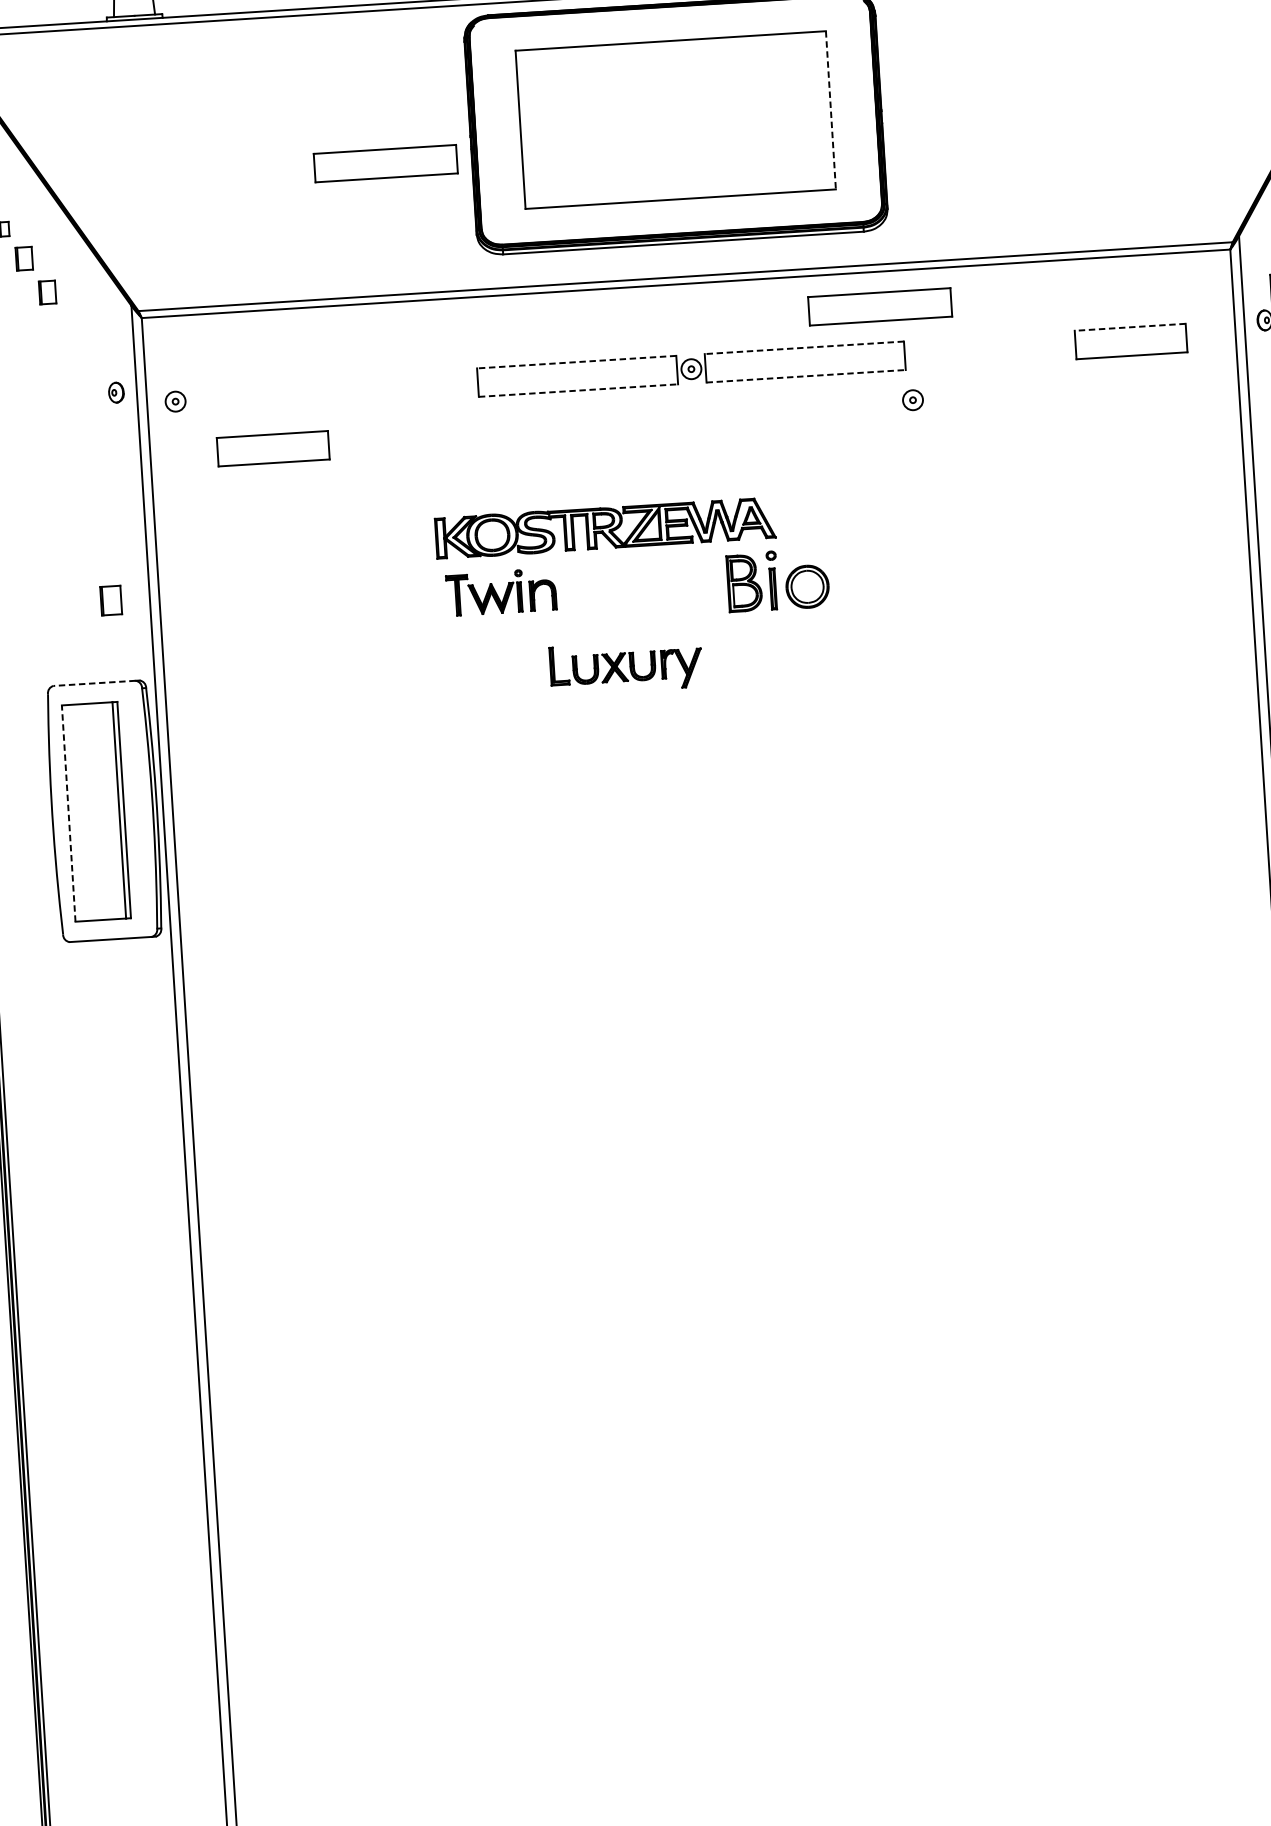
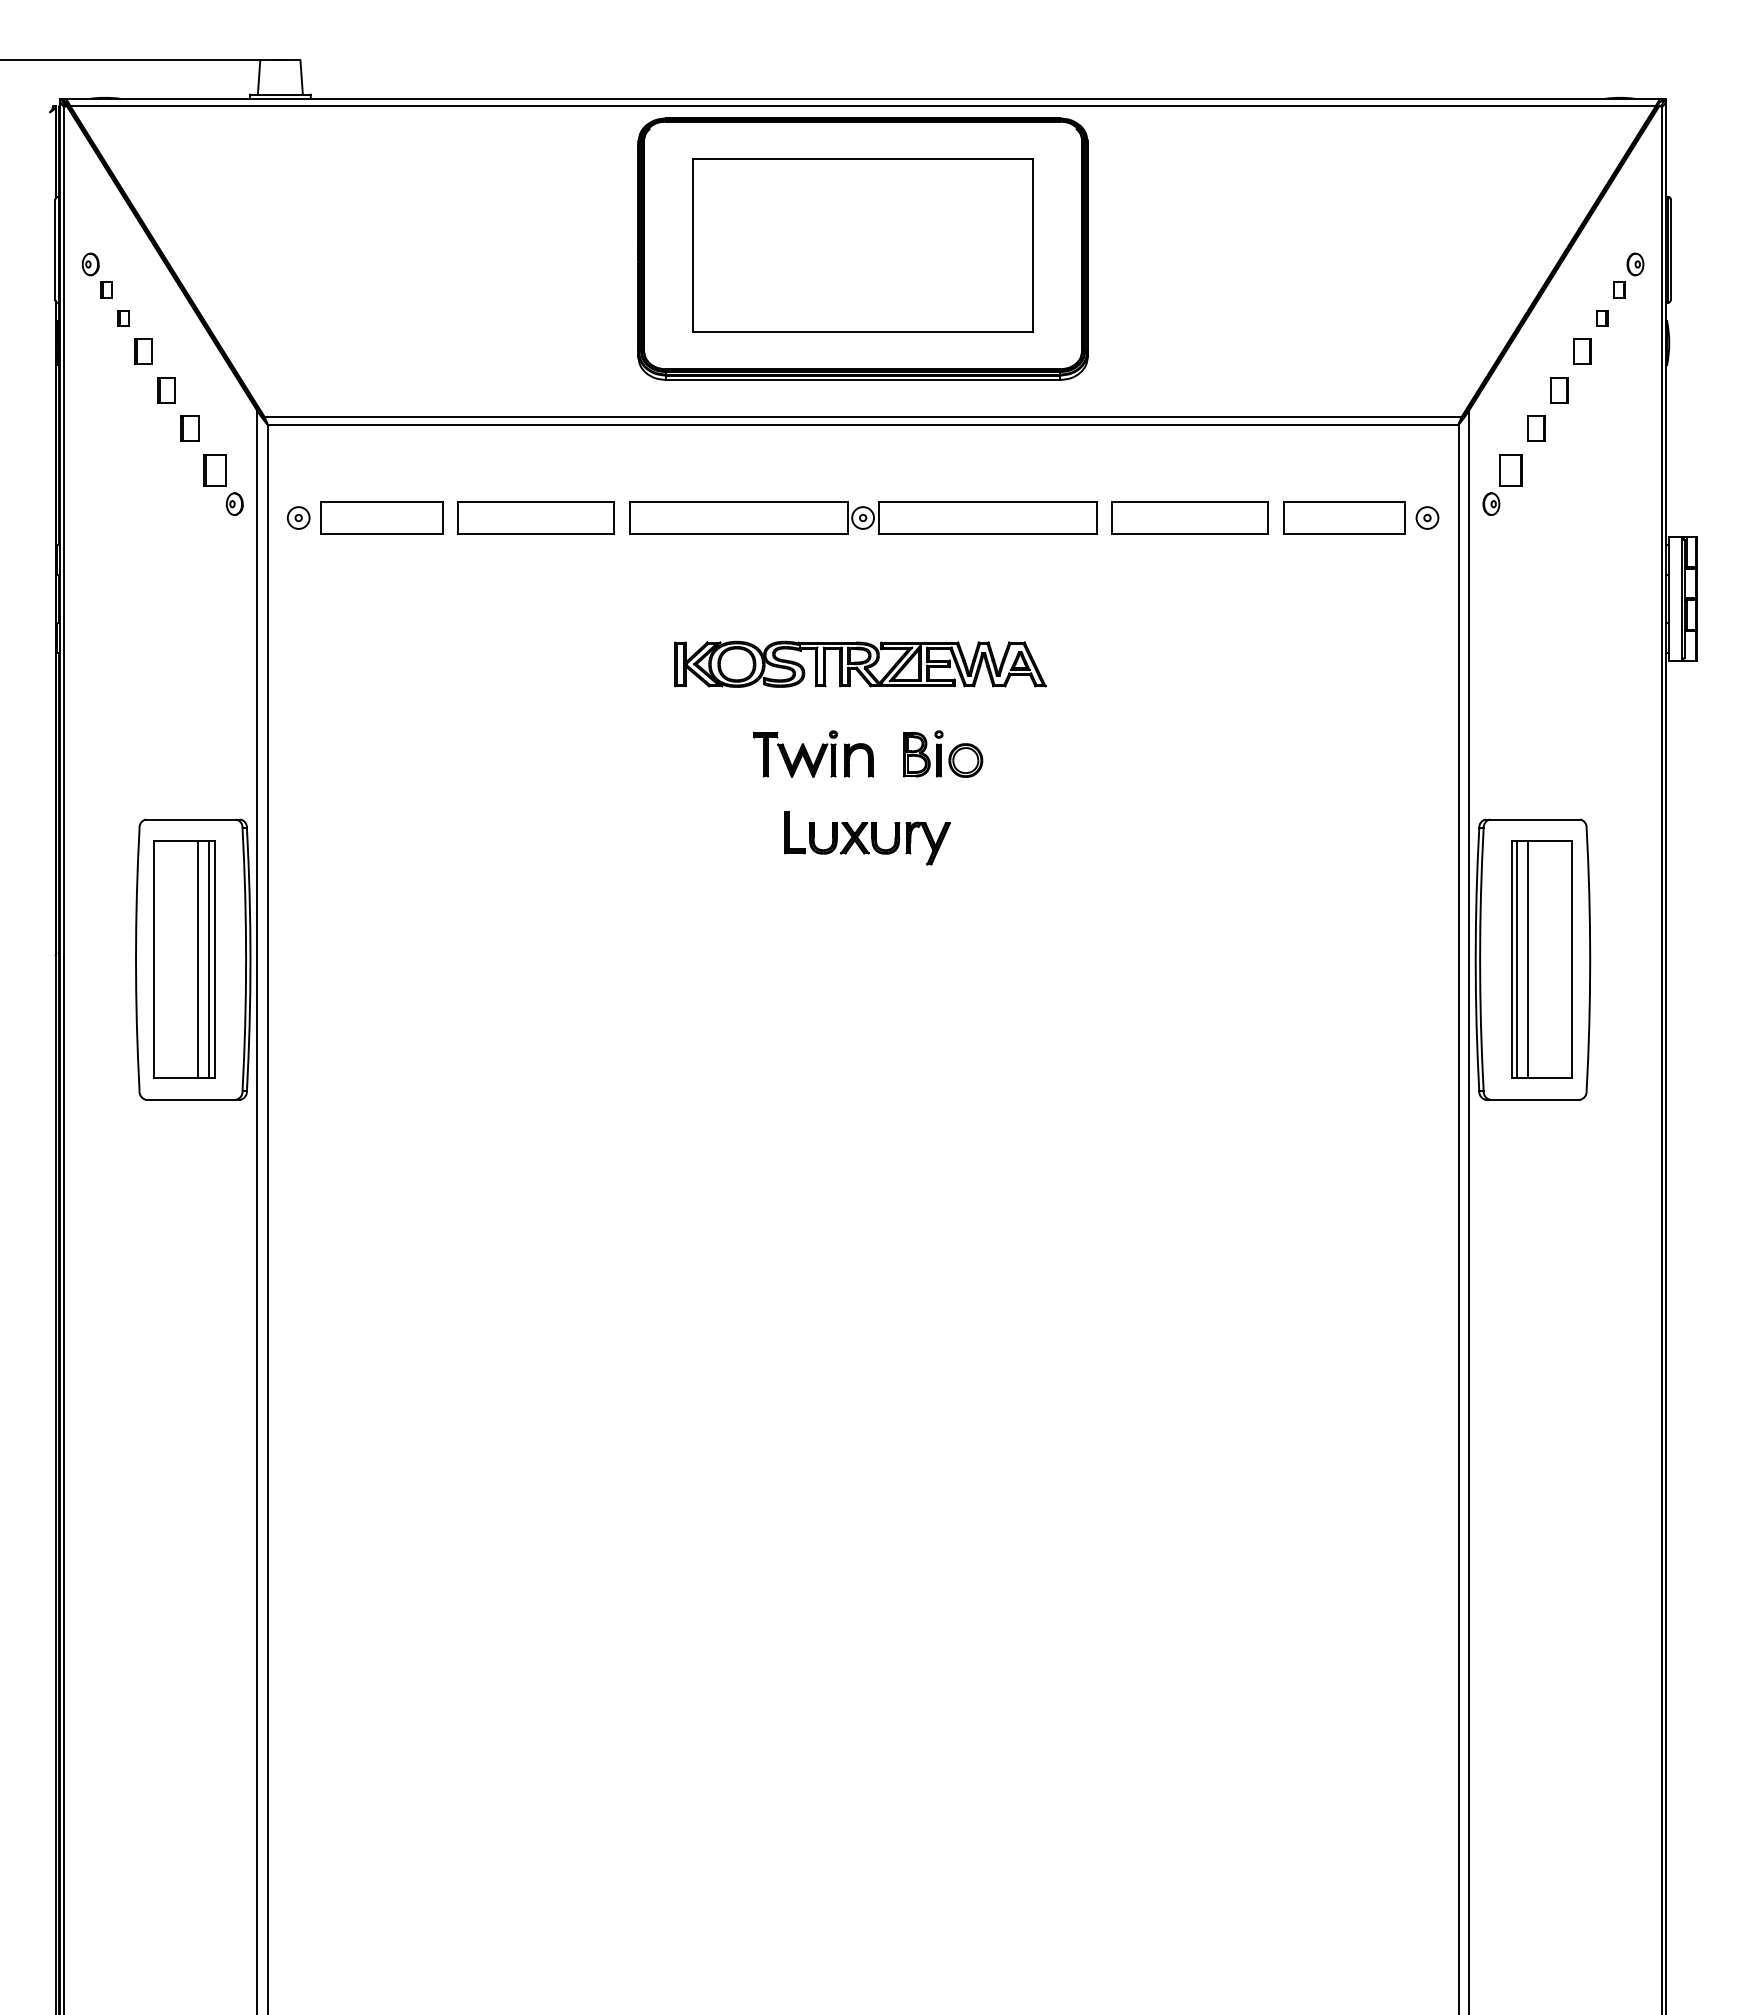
line: (830, 110) -> (1032, 245), dashed -> solid
part: (385, 163) -> (535, 517), moved
part: (879, 306) -> (1189, 517), moved
part: (70, 326) -> (189, 428), added
line: (1130, 327) -> (1344, 502), dashed -> solid
line: (804, 347) -> (987, 502), dashed -> solid
line: (576, 362) -> (738, 502), dashed -> solid
line: (806, 376) -> (987, 533), dashed -> solid
line: (578, 390) -> (738, 533), dashed -> solid
part: (912, 399) -> (1427, 517), moved
part: (272, 448) -> (381, 517), moved
part: (605, 527) -> (860, 663), moved
part: (778, 579) -> (943, 753), size x0.71
part: (501, 591) -> (813, 753), moved
part: (110, 600) -> (214, 470), moved
part: (626, 667) -> (867, 838), moved
line: (94, 683) -> (191, 819), dashed -> solid
line: (108, 810) -> (197, 959), added
line: (68, 813) -> (153, 959), dashed -> solid

